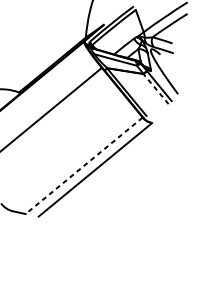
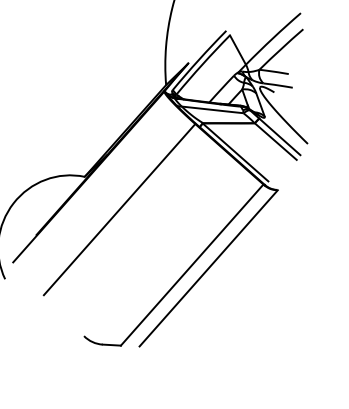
line: (155, 88) -> (275, 141), dashed -> solid
line: (84, 166) -> (192, 265), dashed -> solid

